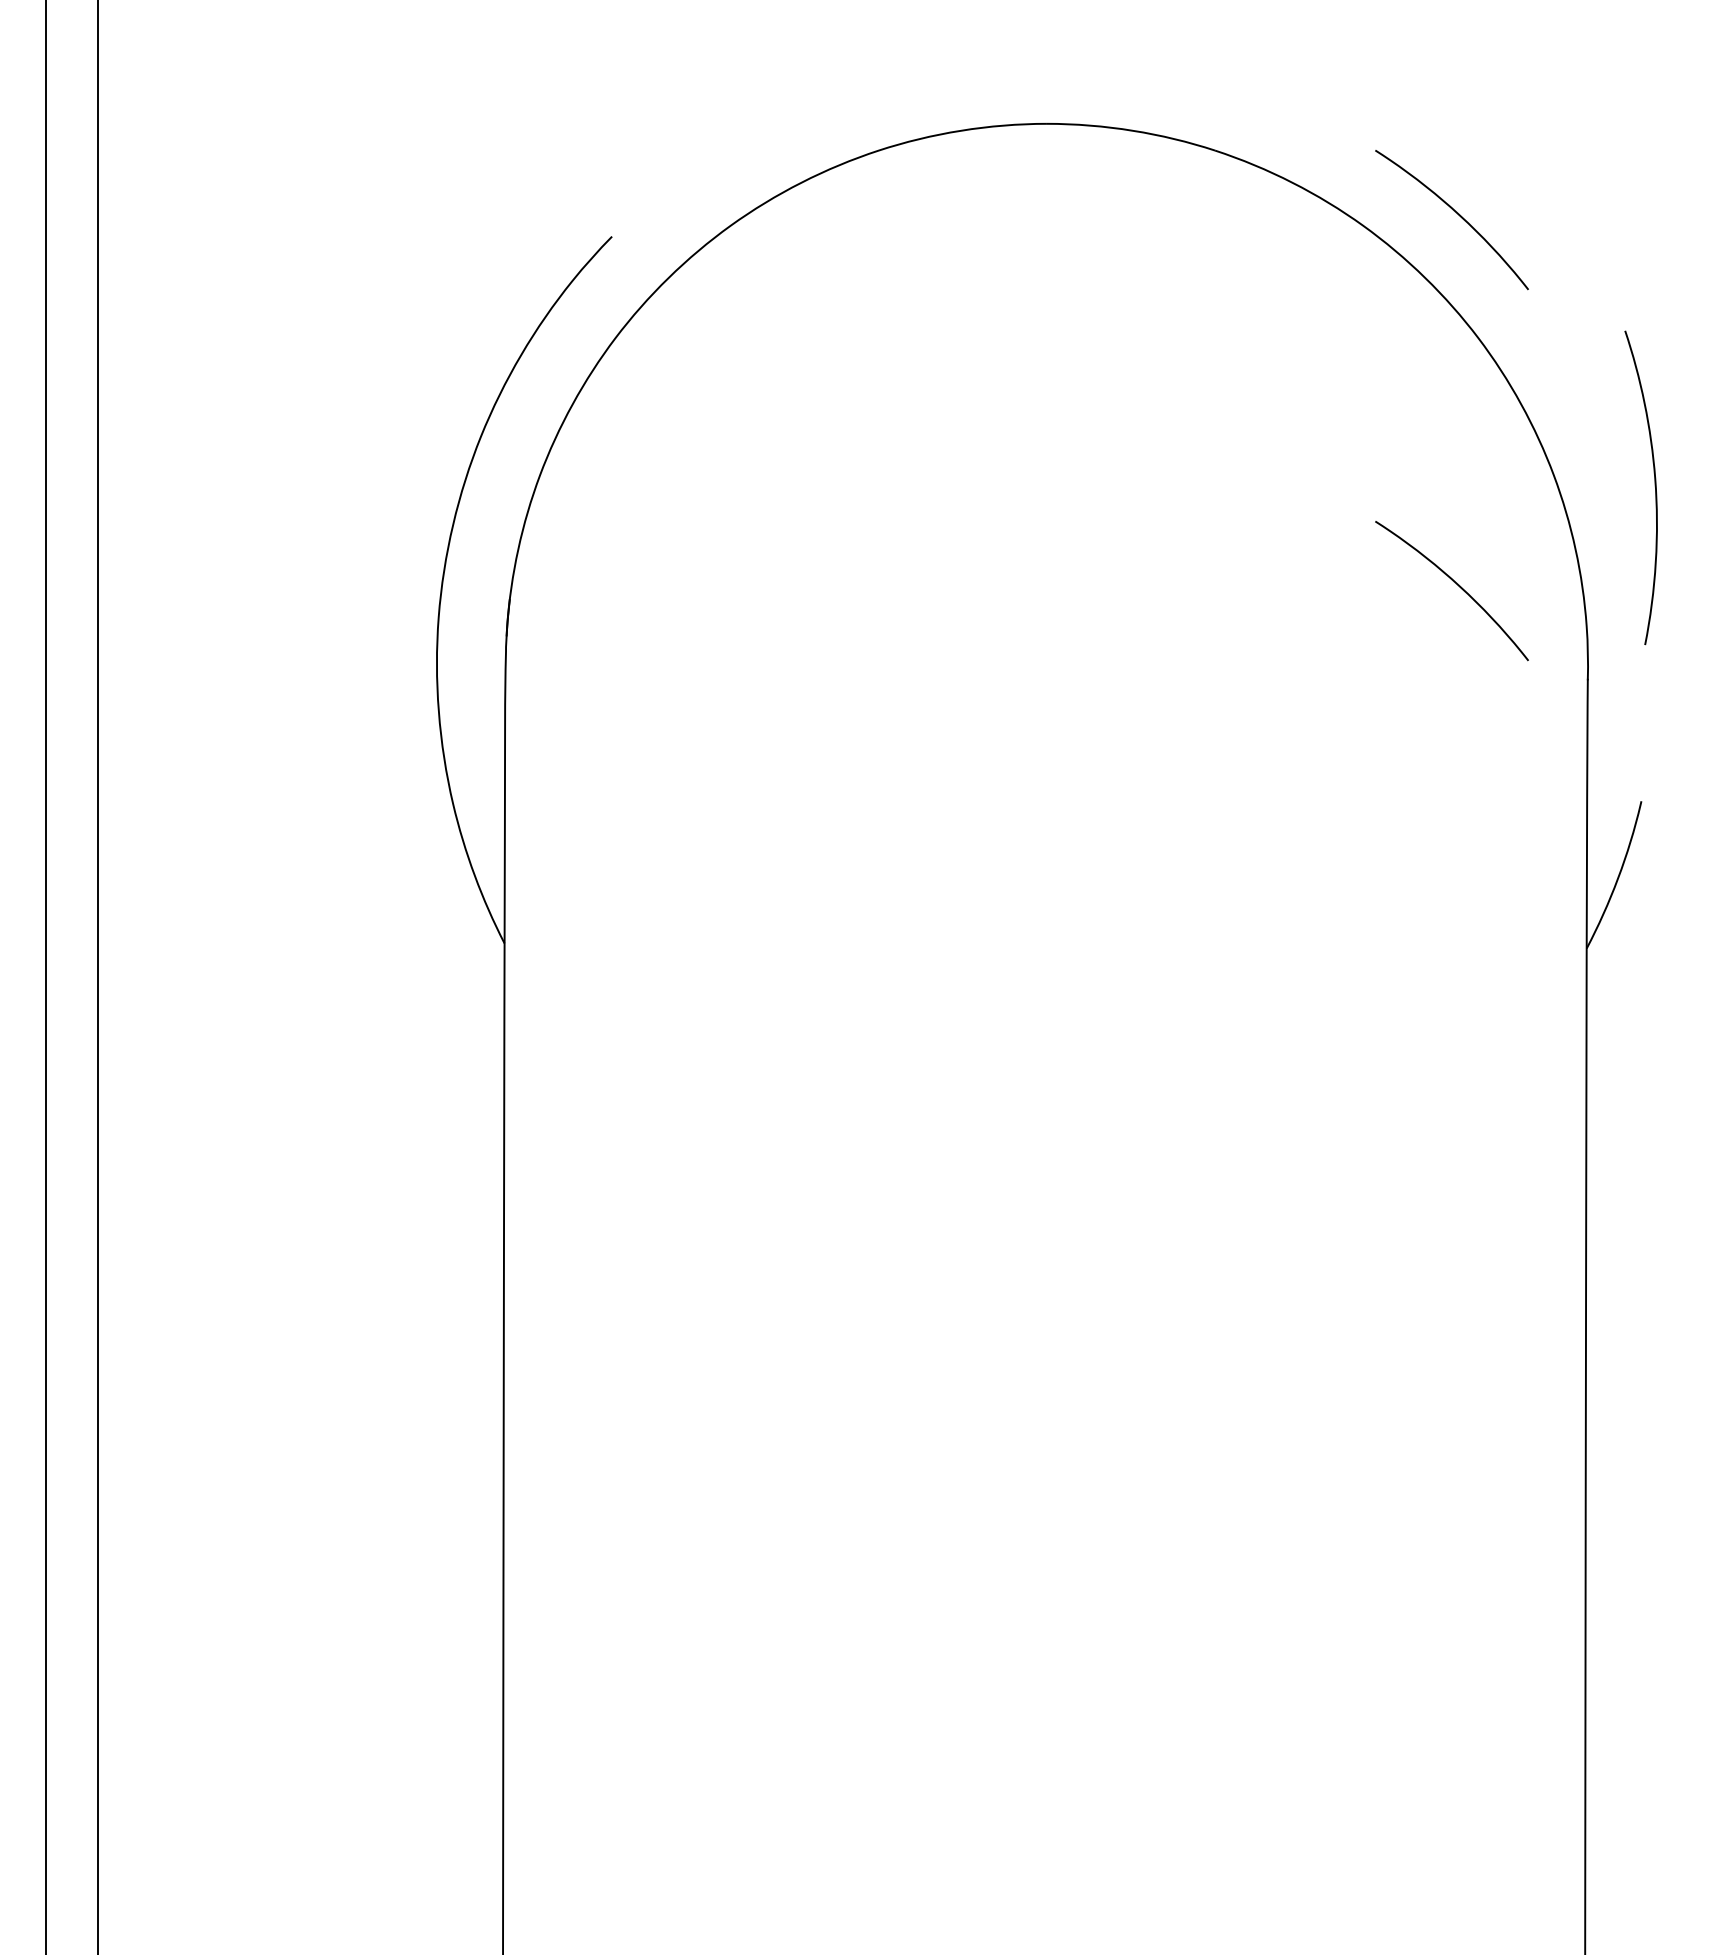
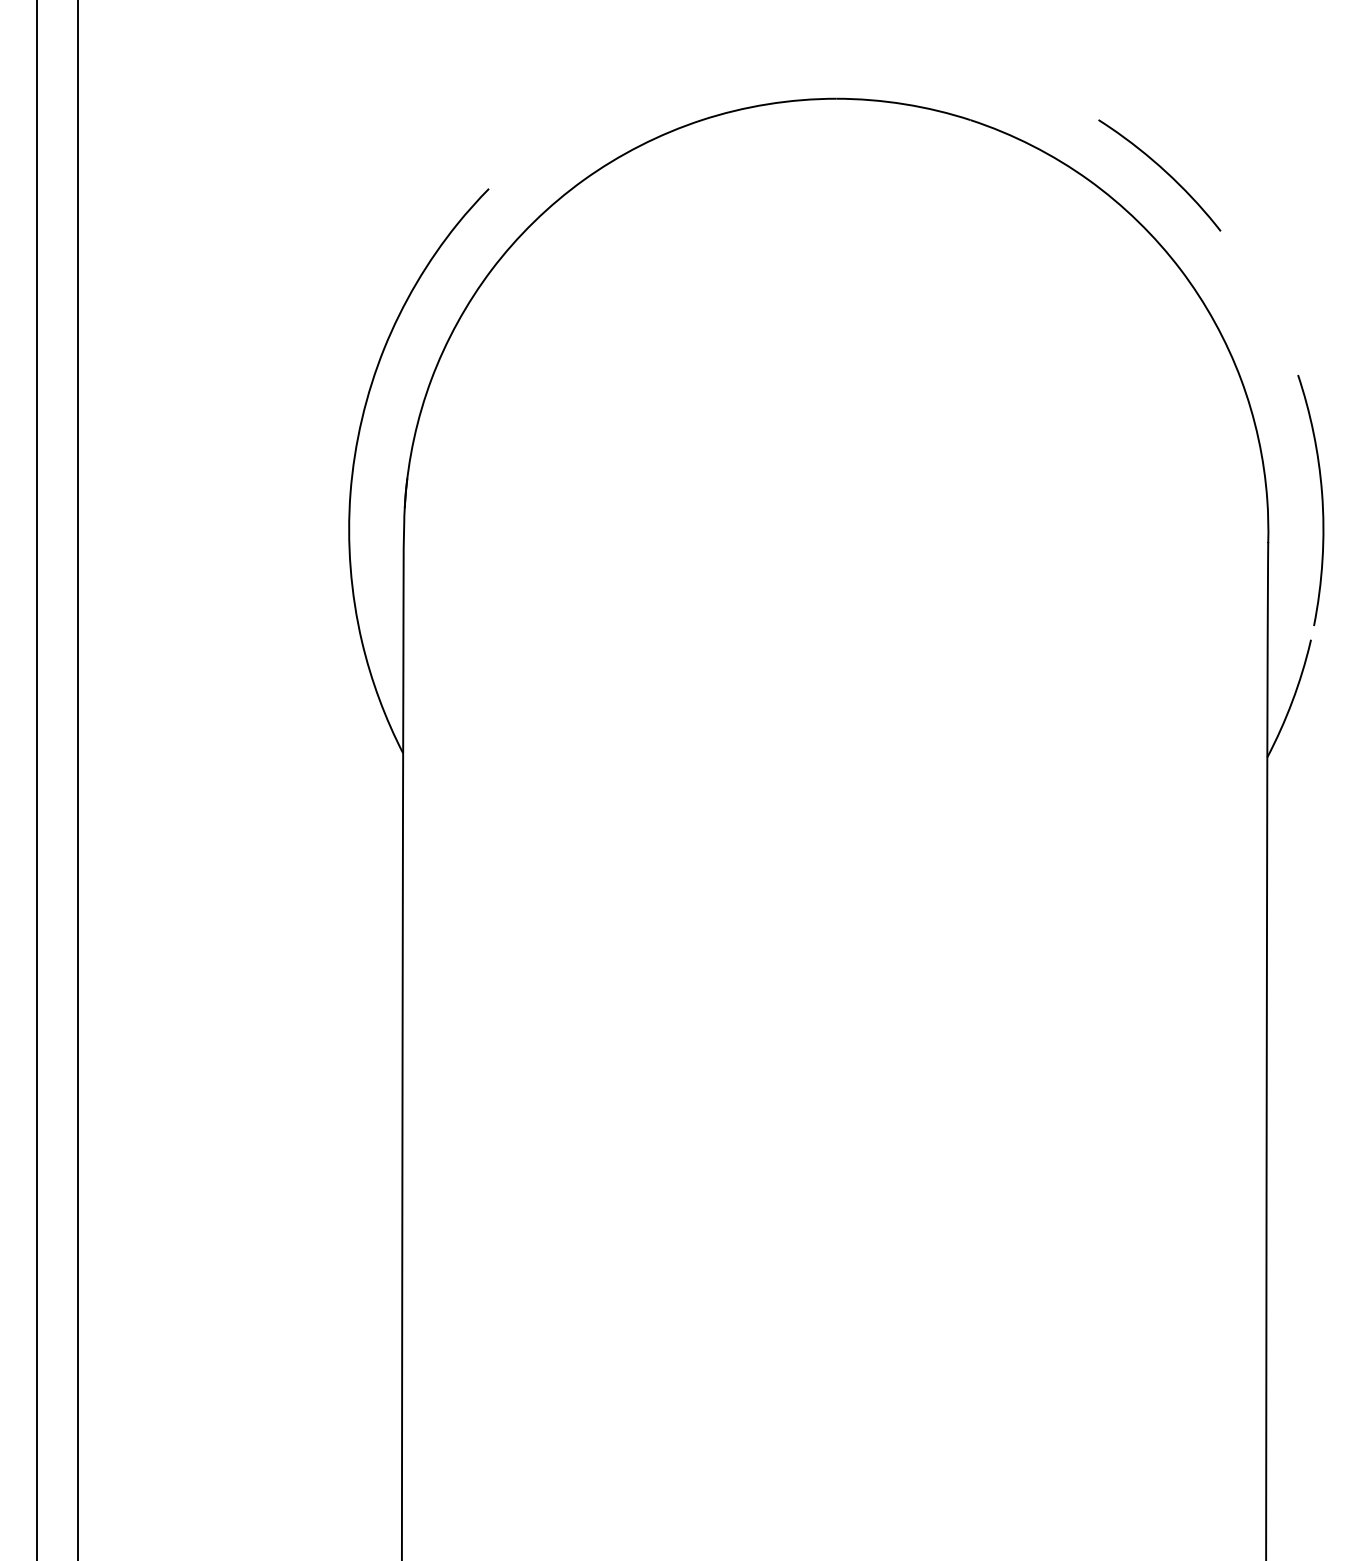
curve: (1654, 486) -> (1321, 499), moved
curve: (1457, 585) -> (1164, 467), removed

